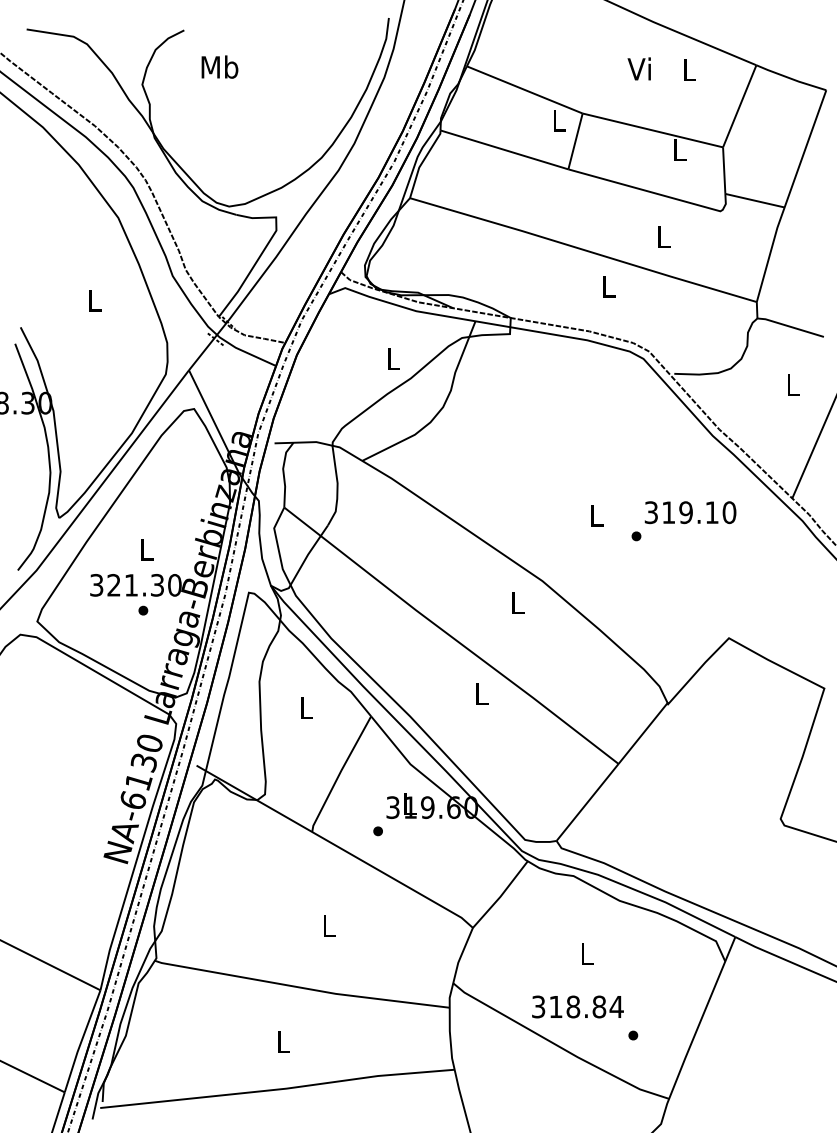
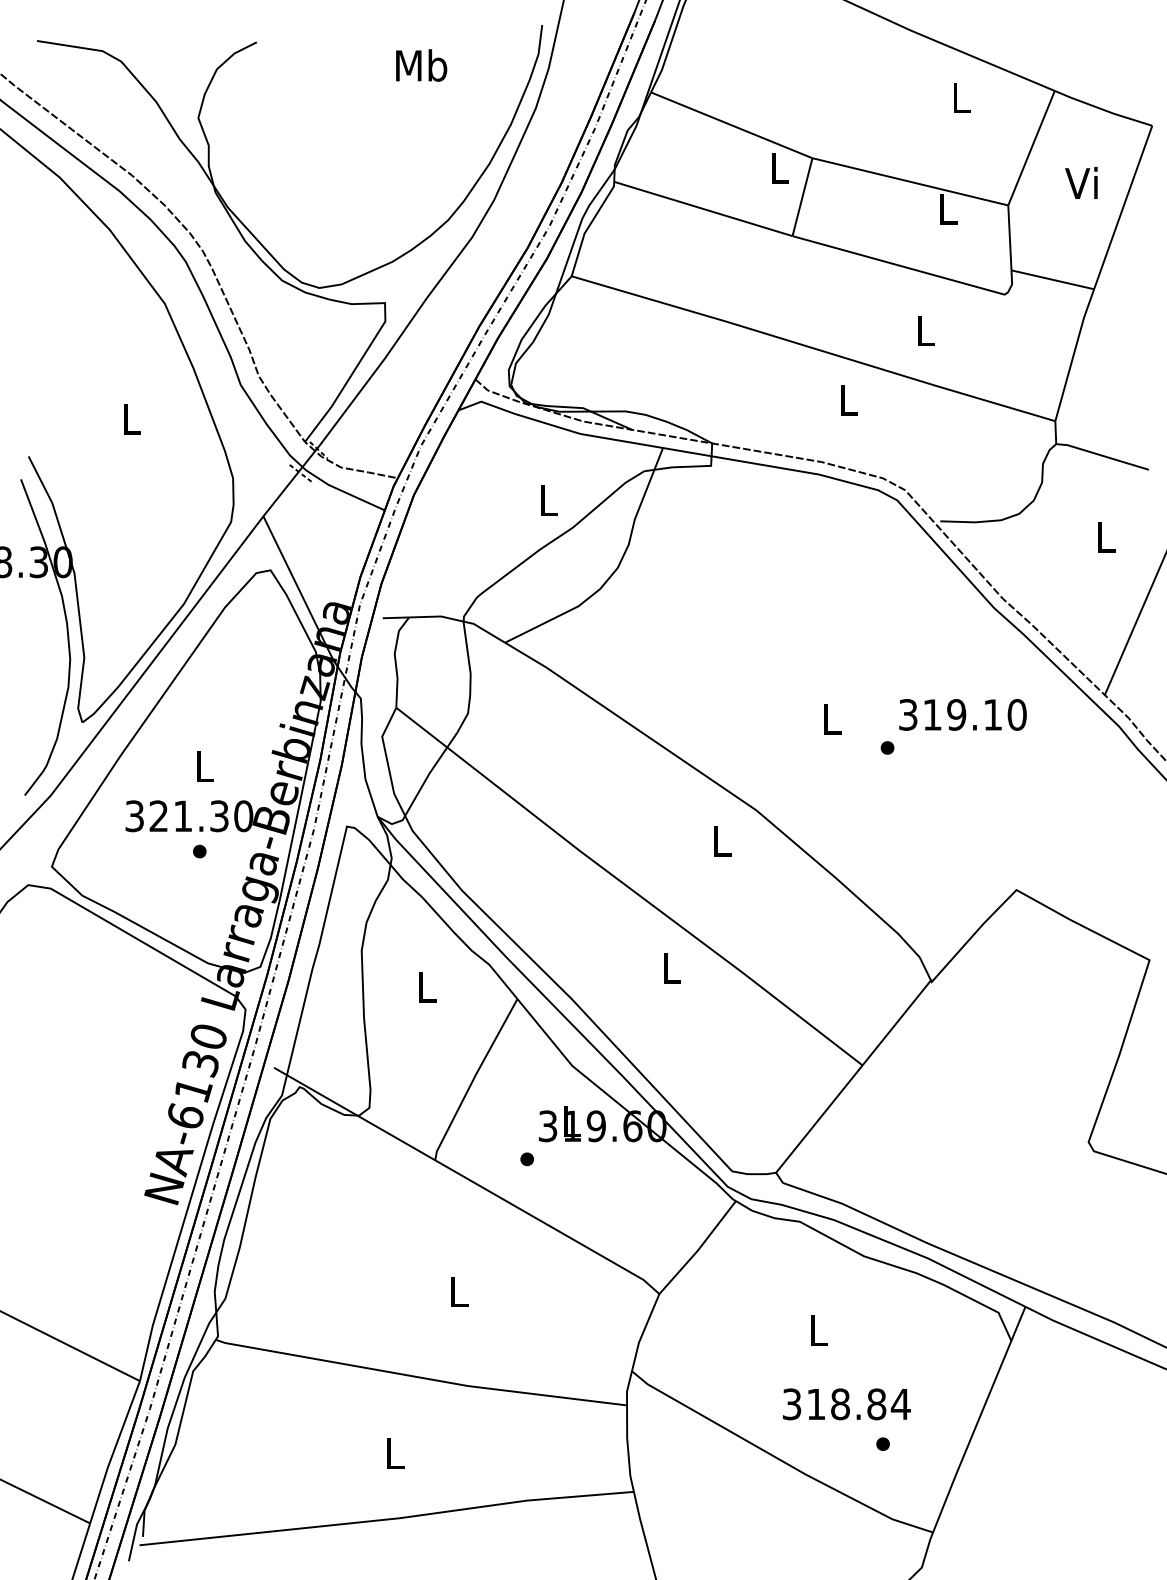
text: (219, 67) -> (421, 65), moved
text: (639, 68) -> (1081, 182), moved
text: (577, 1007) -> (846, 1404), moved

